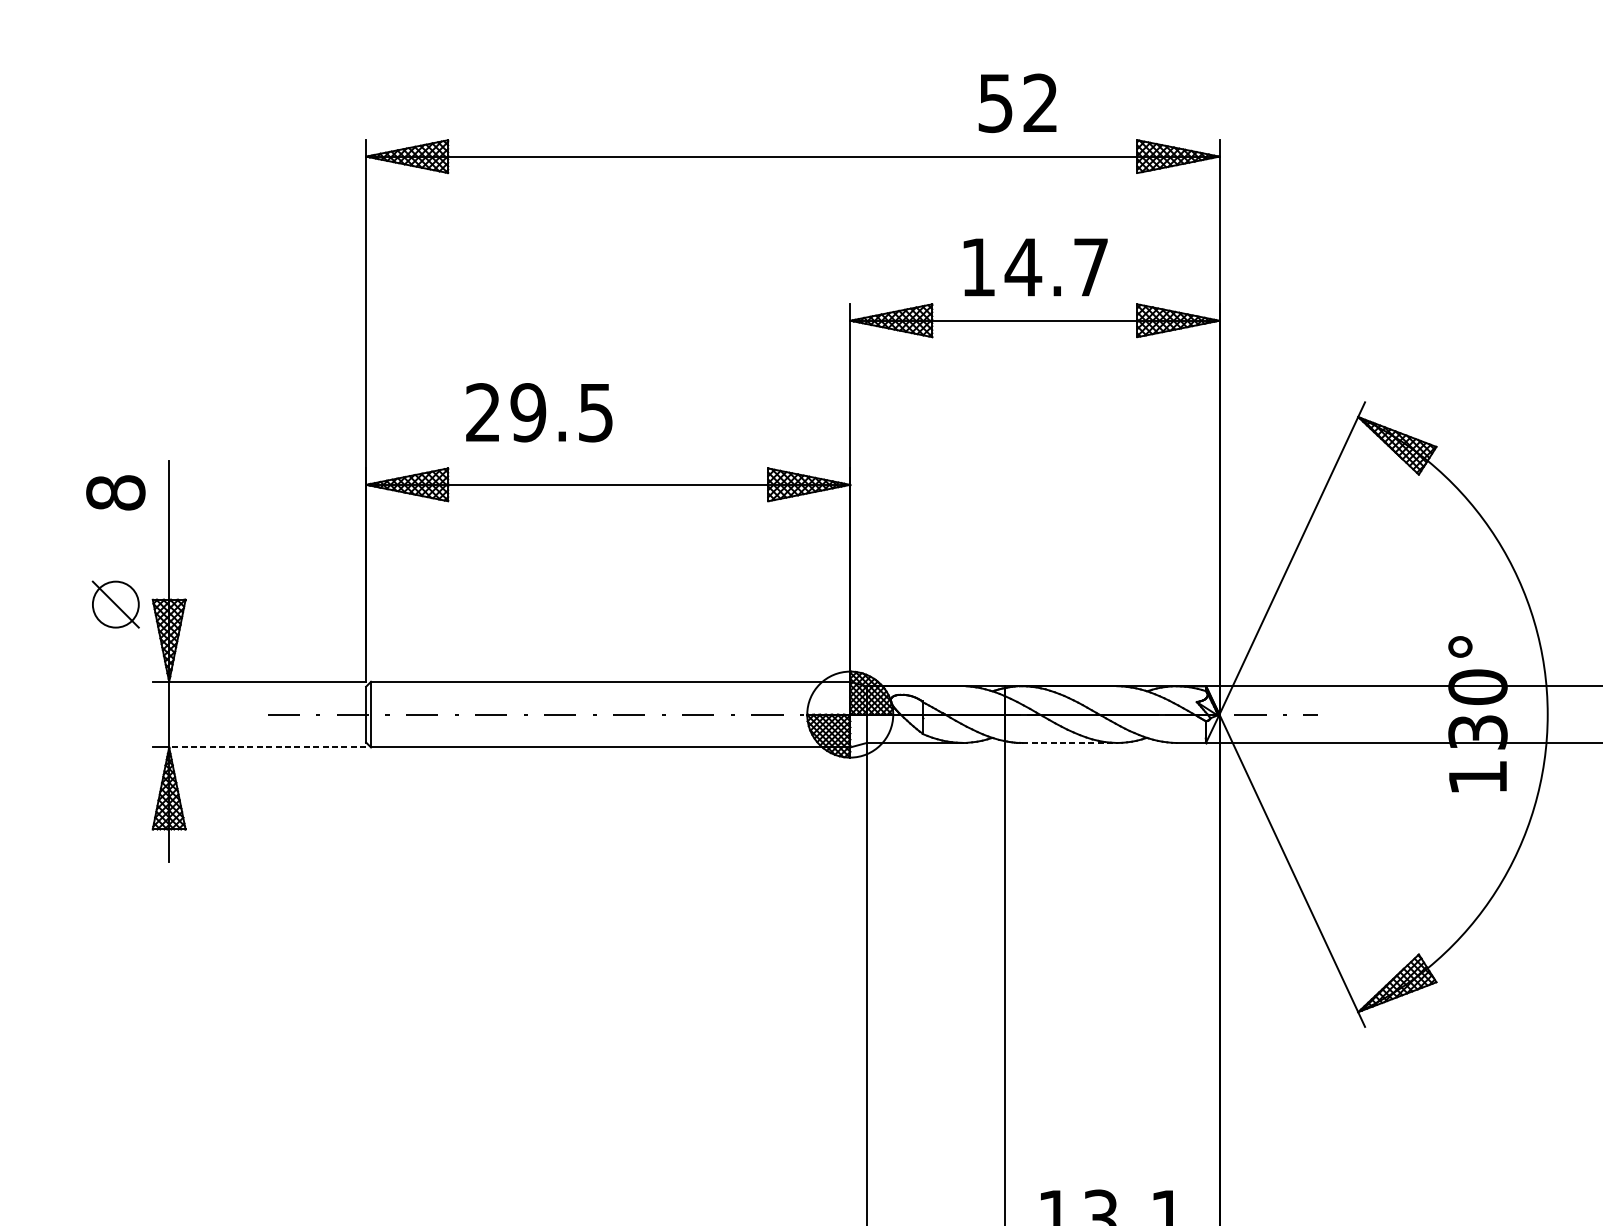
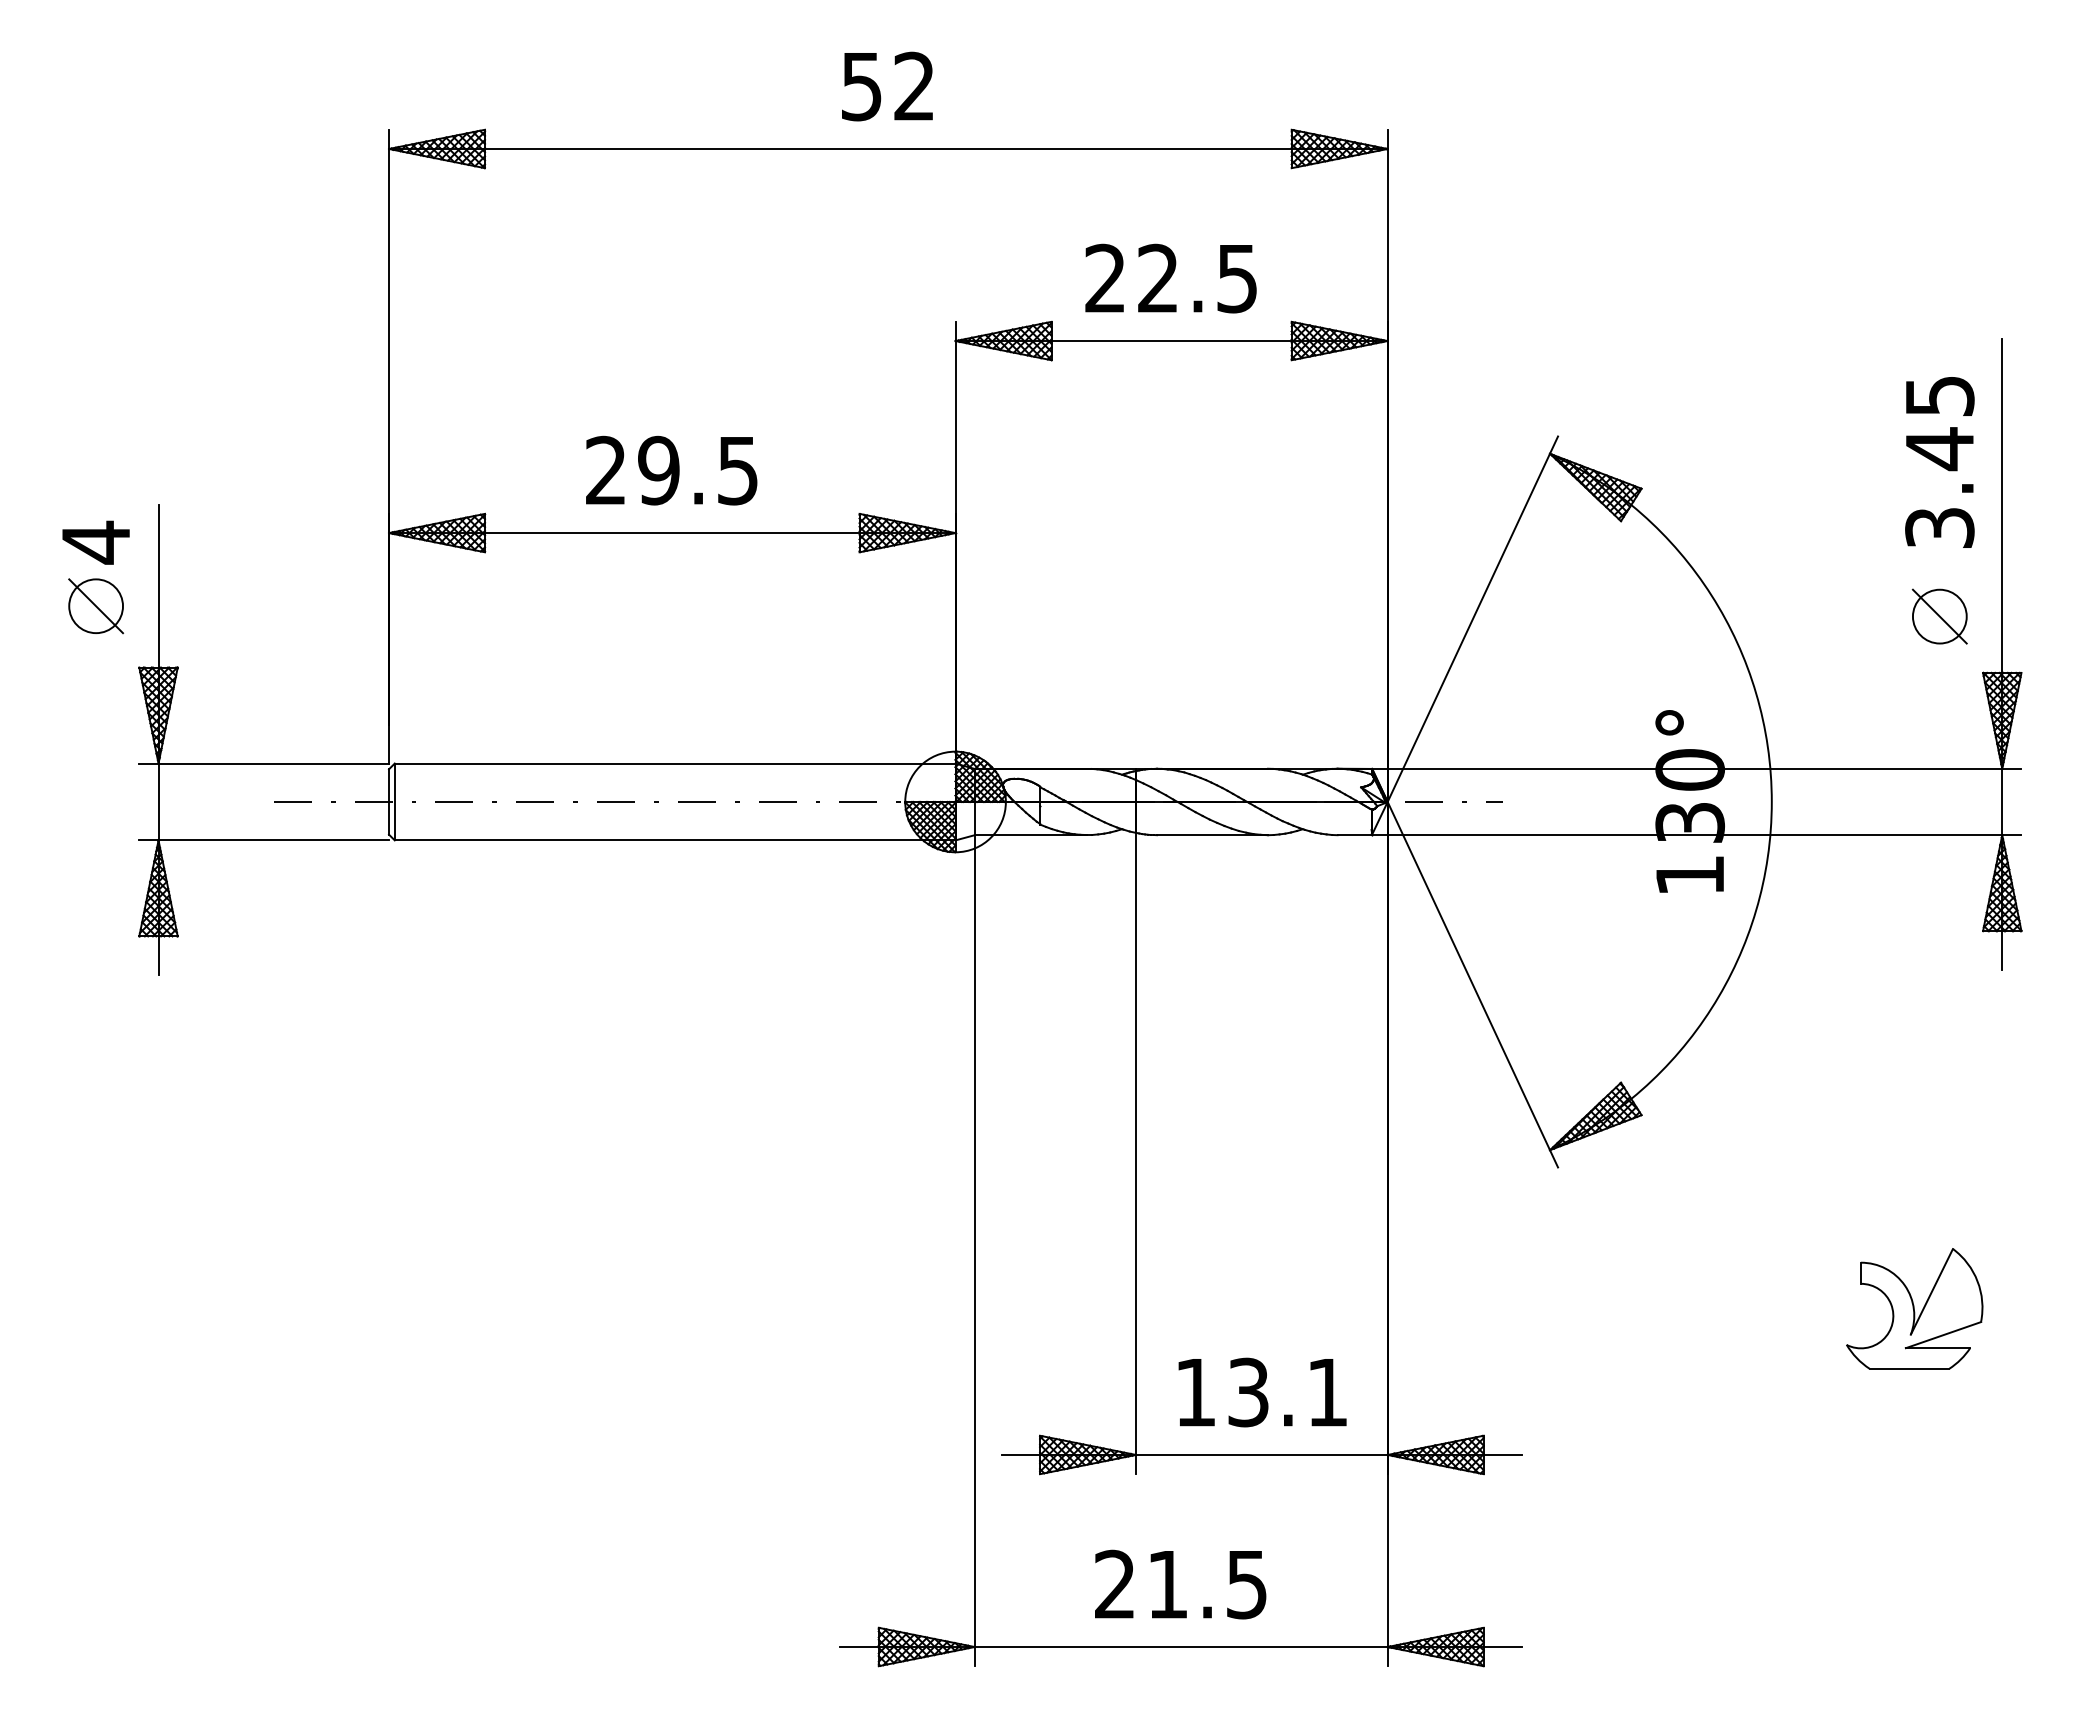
text: (1017, 103) -> (887, 86), moved
text: (1033, 267) -> (1170, 278), 14.7 -> 22.5
text: (539, 412) -> (671, 470), moved
text: (115, 492) -> (95, 542), 8 -> 4
part: (115, 604) -> (95, 606), moved
line: (1069, 743) -> (1212, 835), dashed -> solid
line: (267, 747) -> (273, 840), dashed -> solid

